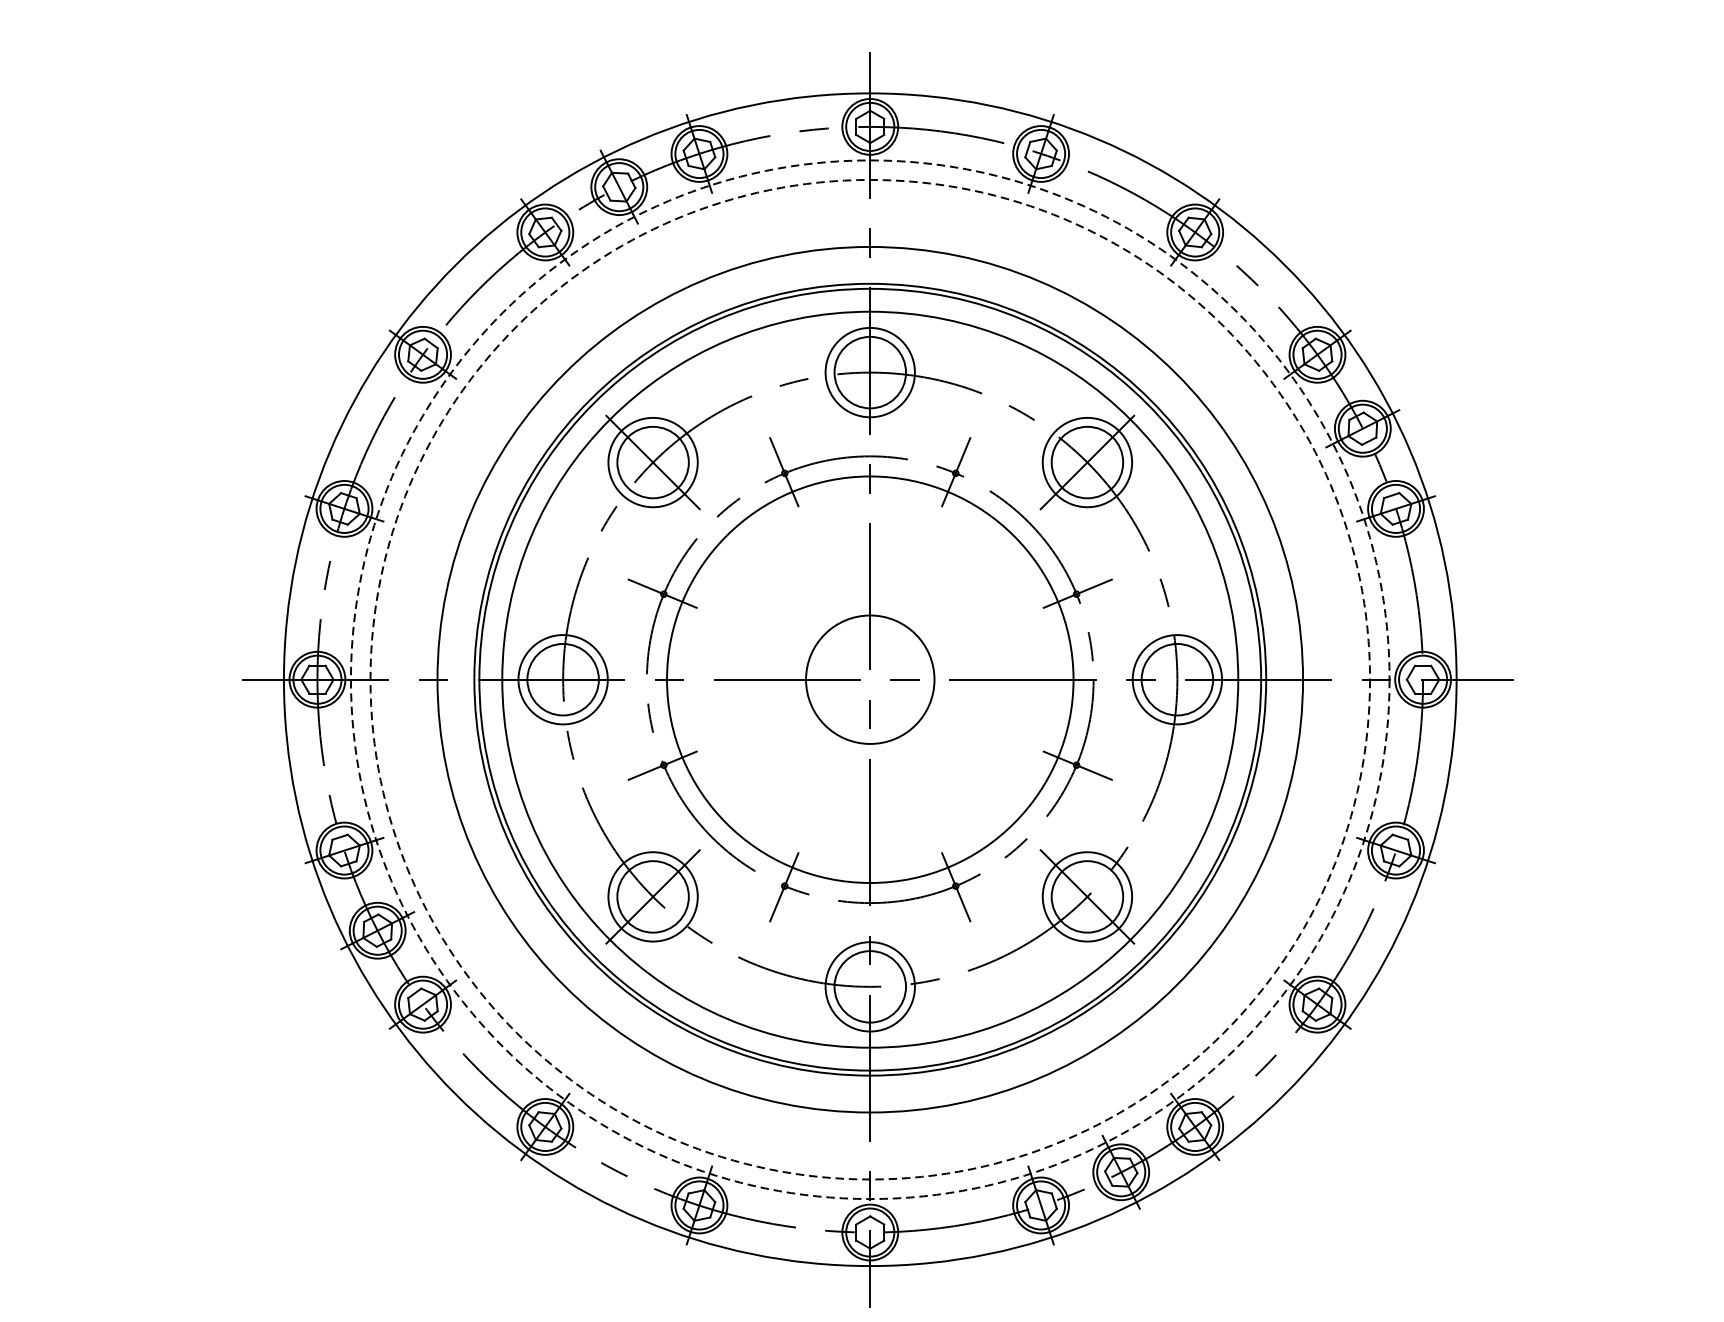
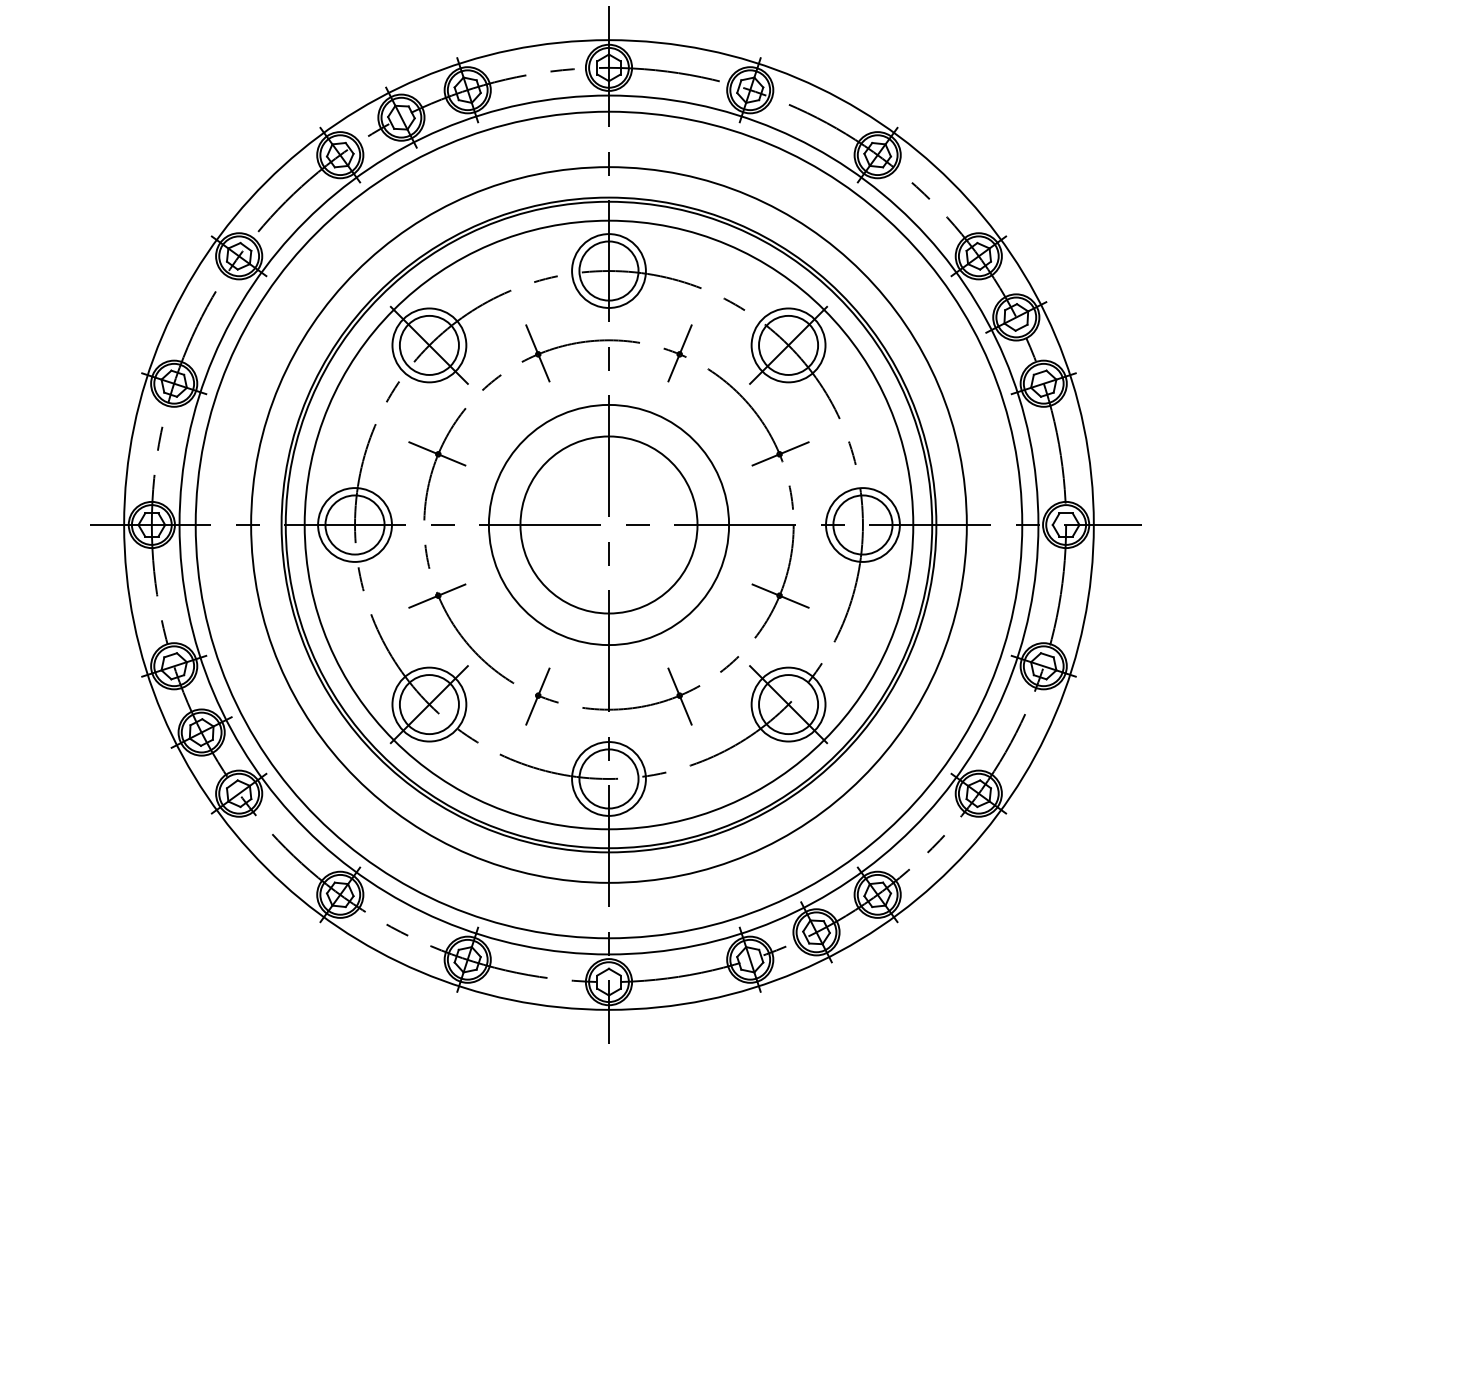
circle: (869, 679) -> (608, 524), dashed -> solid
circle: (869, 679) -> (608, 524), dashed -> solid
circle: (869, 679) -> (608, 524), size x0.71
circle: (869, 679) -> (608, 524), size x1.67

